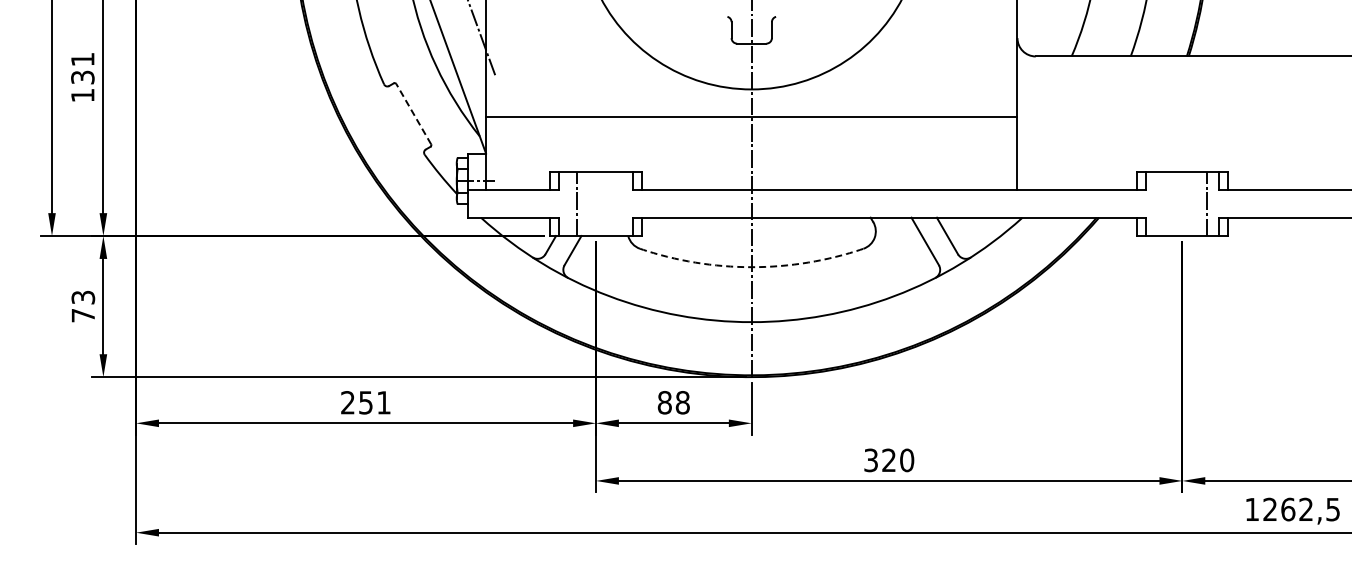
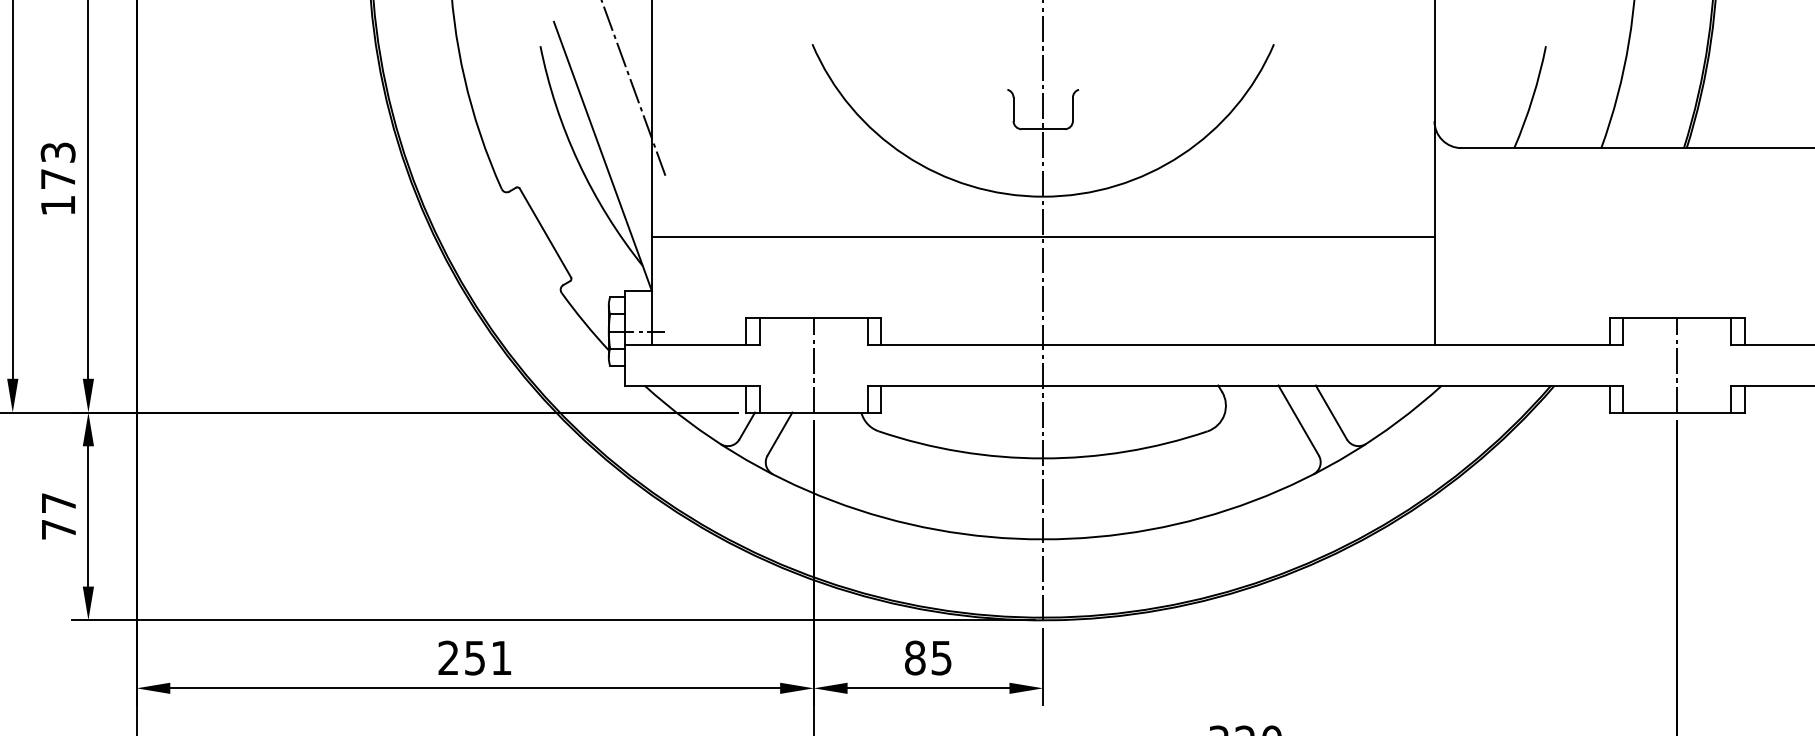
text: (82, 68) -> (57, 165), 131 -> 173
line: (413, 114) -> (545, 233), dashed -> solid
line: (577, 203) -> (814, 364), moved
line: (1207, 203) -> (1677, 364), moved
arc: (751, 267) -> (1042, 458), dashed -> solid
text: (83, 297) -> (59, 503), 73 -> 77
text: (682, 402) -> (941, 657), 88 -> 85

